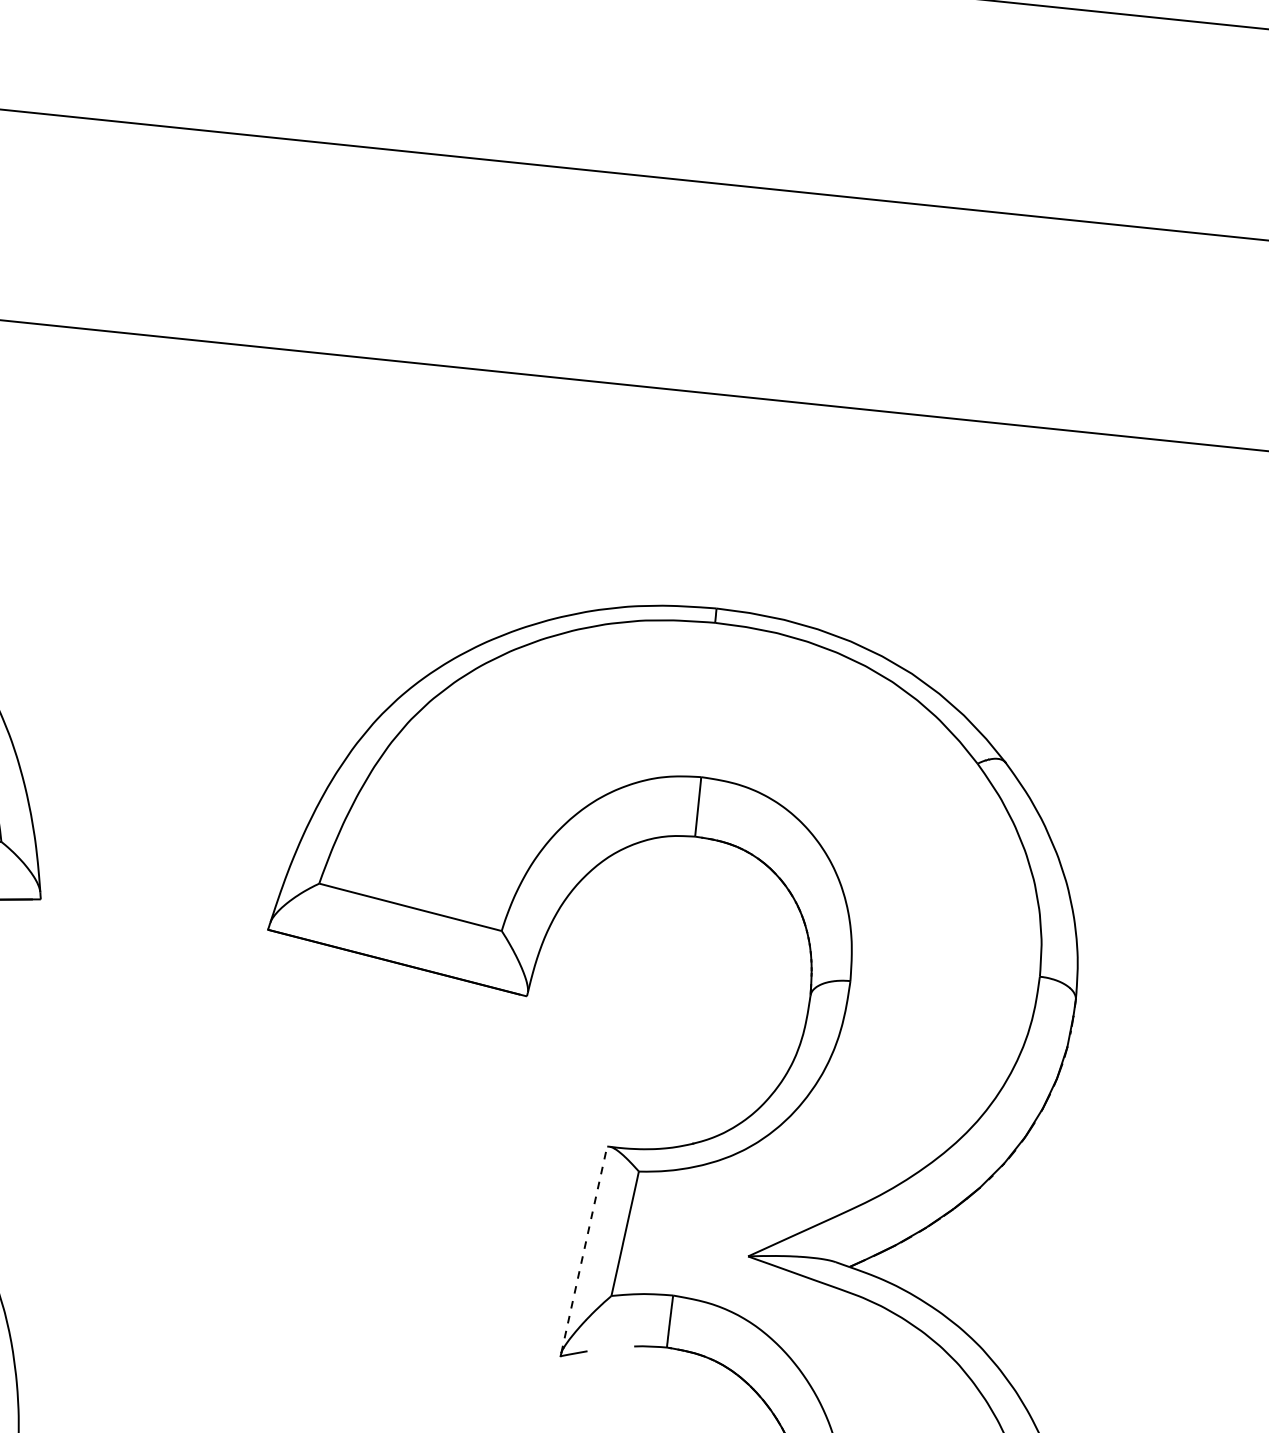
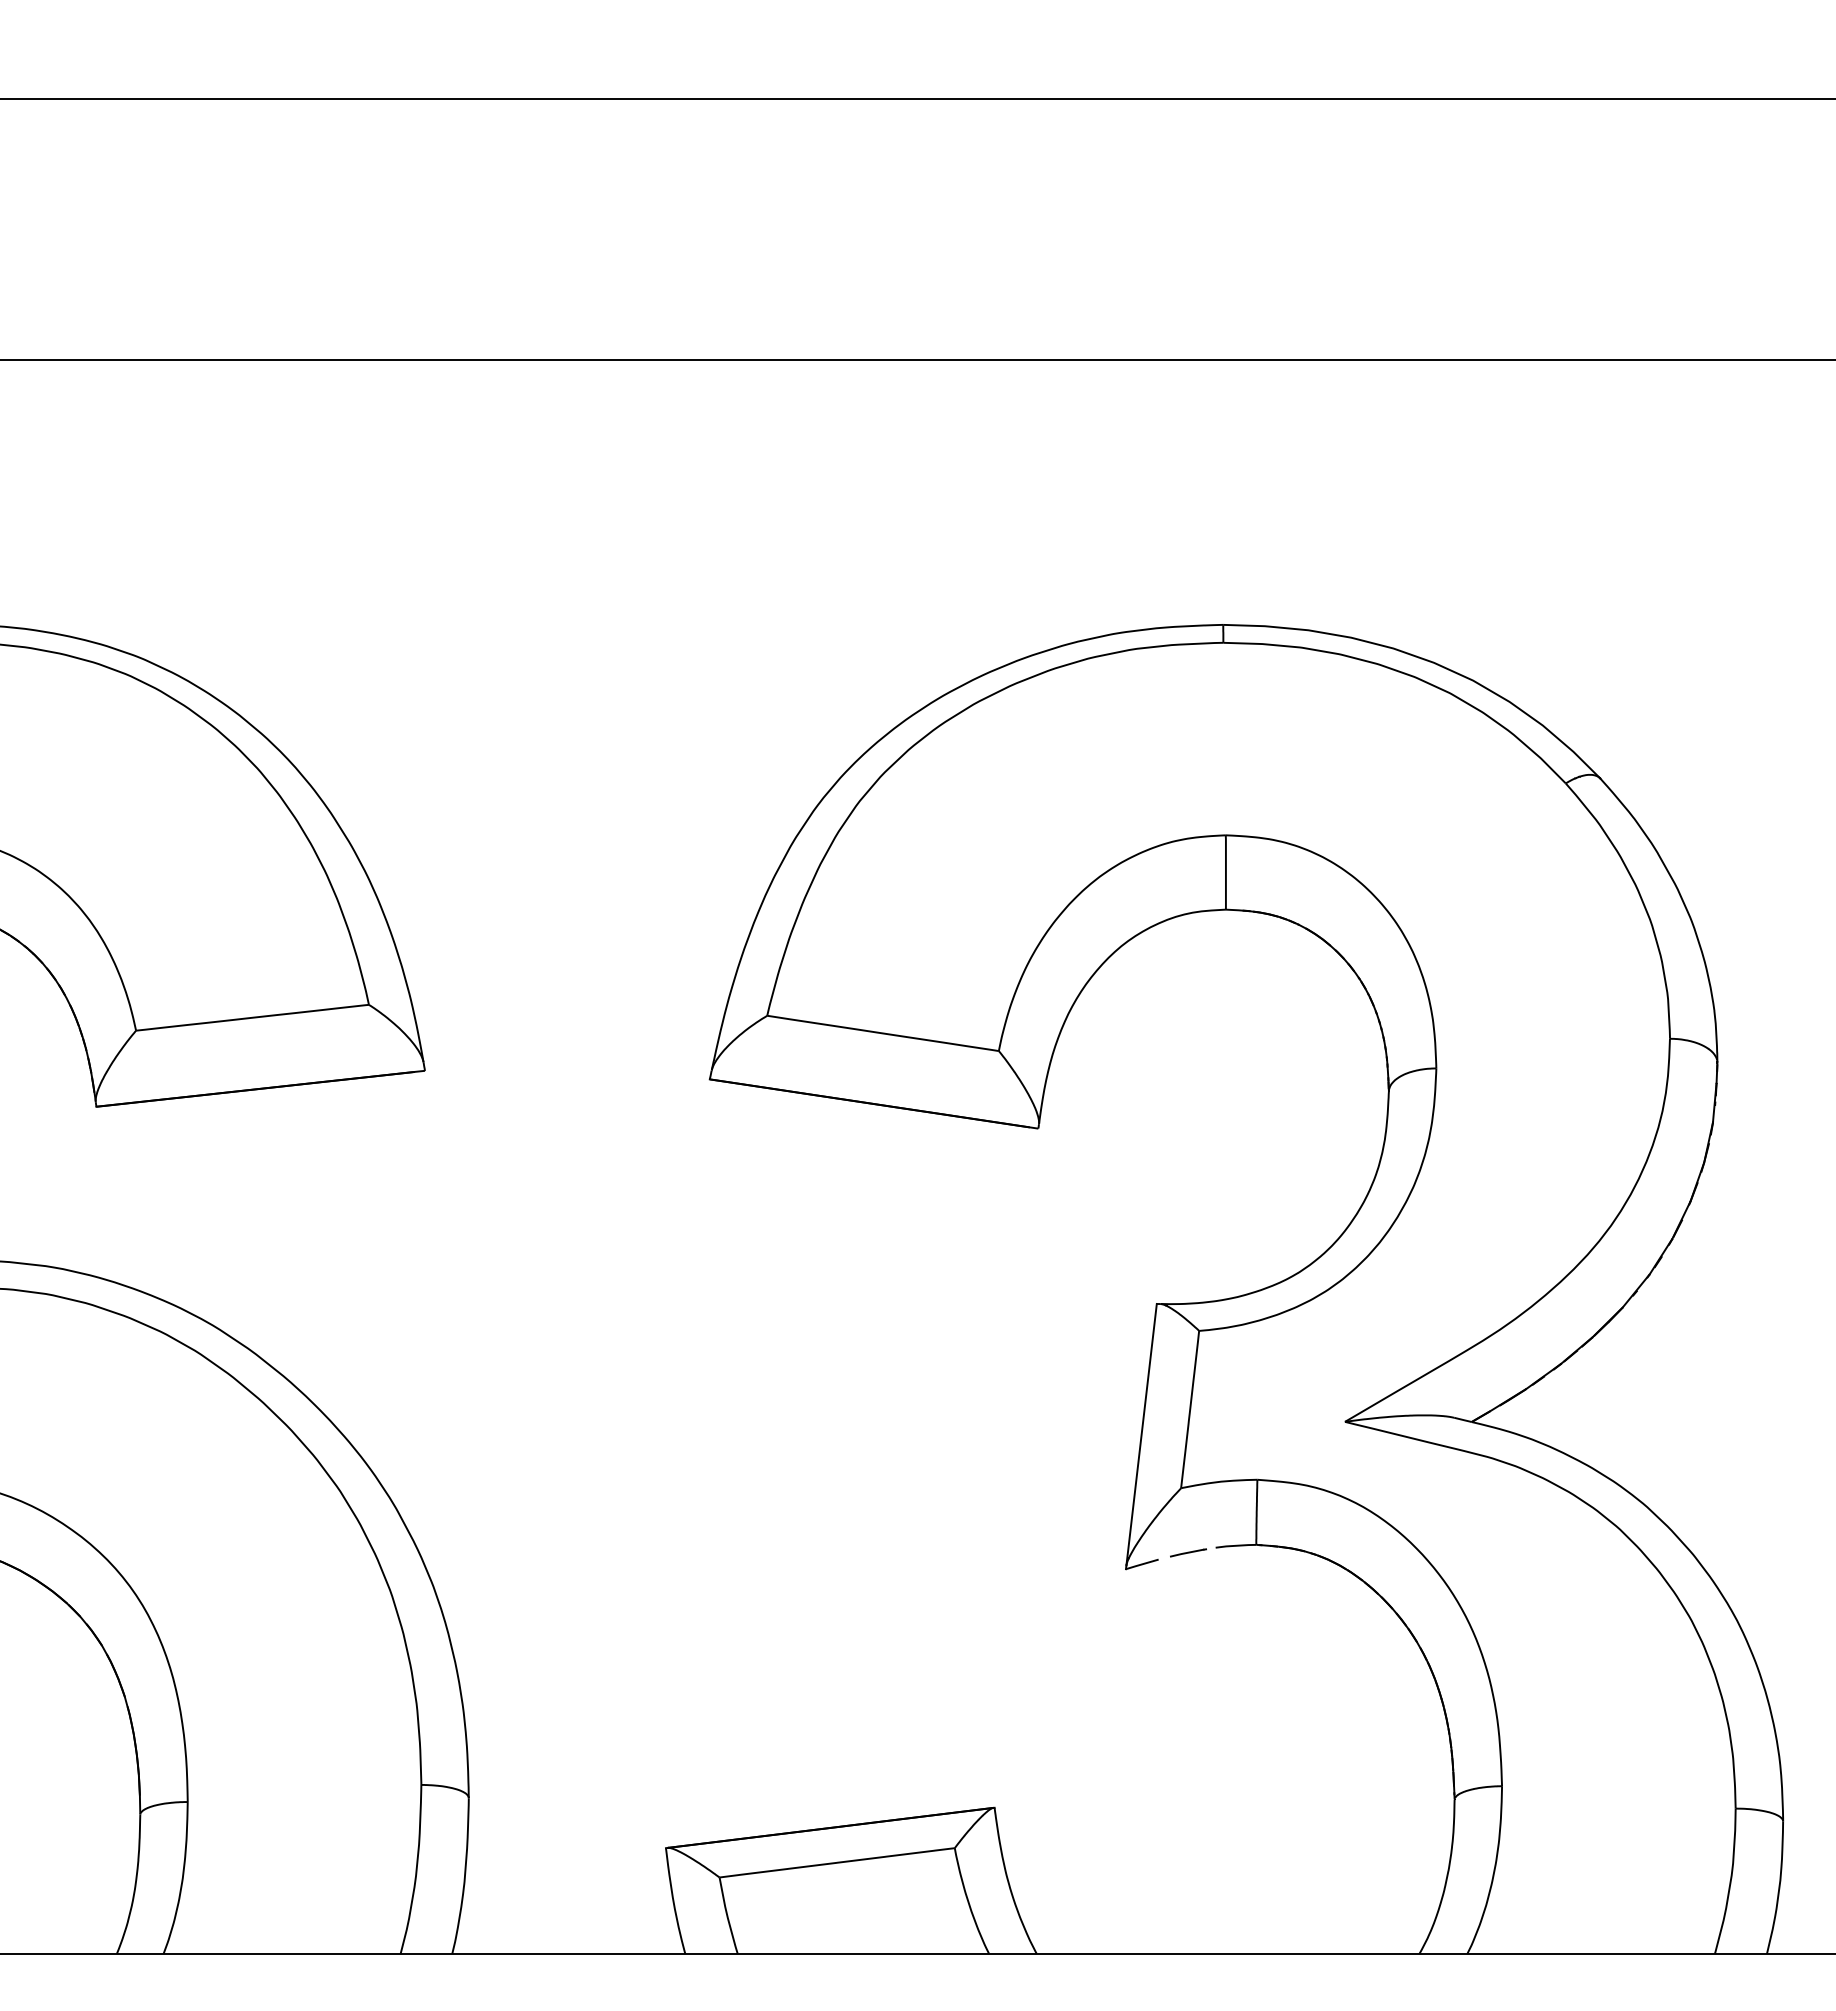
line: (584, 1249) -> (1141, 1434), dashed -> solid
line: (612, 1348) -> (1188, 1552), added

